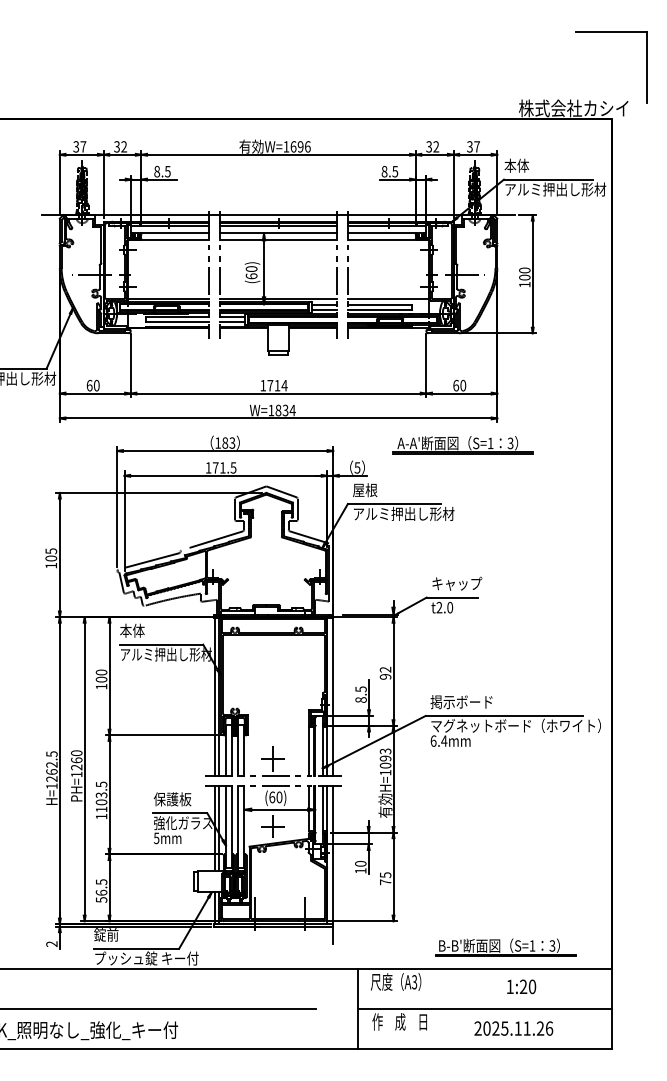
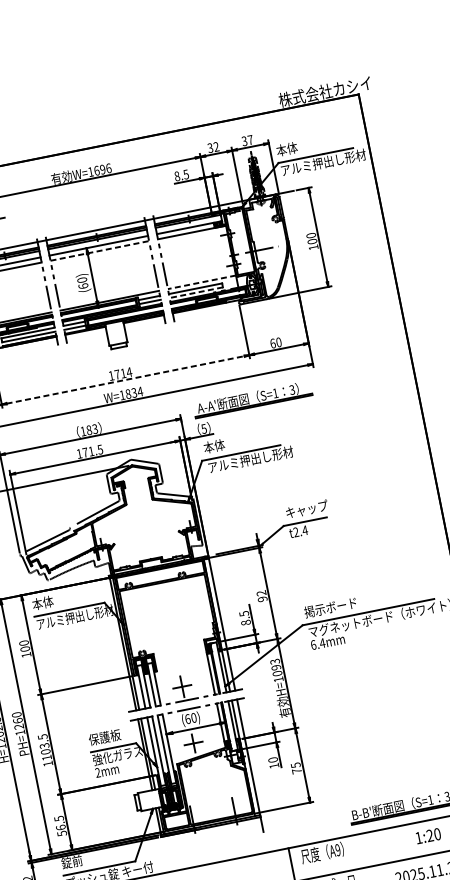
part: (611, 32) -> (344, 21), removed
line: (278, 239) -> (99, 250), solid -> dashed
line: (388, 299) -> (201, 282), solid -> dashed
line: (379, 309) -> (196, 292), solid -> dashed
line: (279, 393) -> (126, 379), solid -> dashed
part: (462, 445) -> (252, 399), moved
text: (365, 490) -> (214, 446), 屋根 -> 本体
text: (450, 607) -> (305, 530), t2.0 -> t2.4
text: (156, 838) -> (97, 772), 5mm -> 2mm
text: (414, 982) -> (338, 850), A3 -> A9

